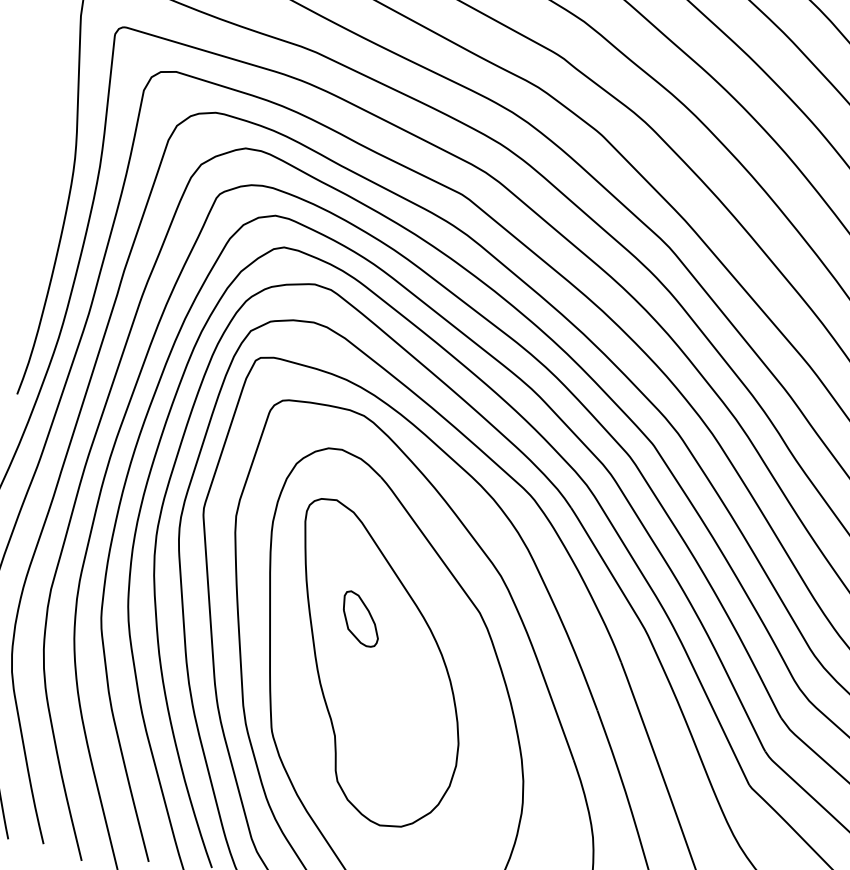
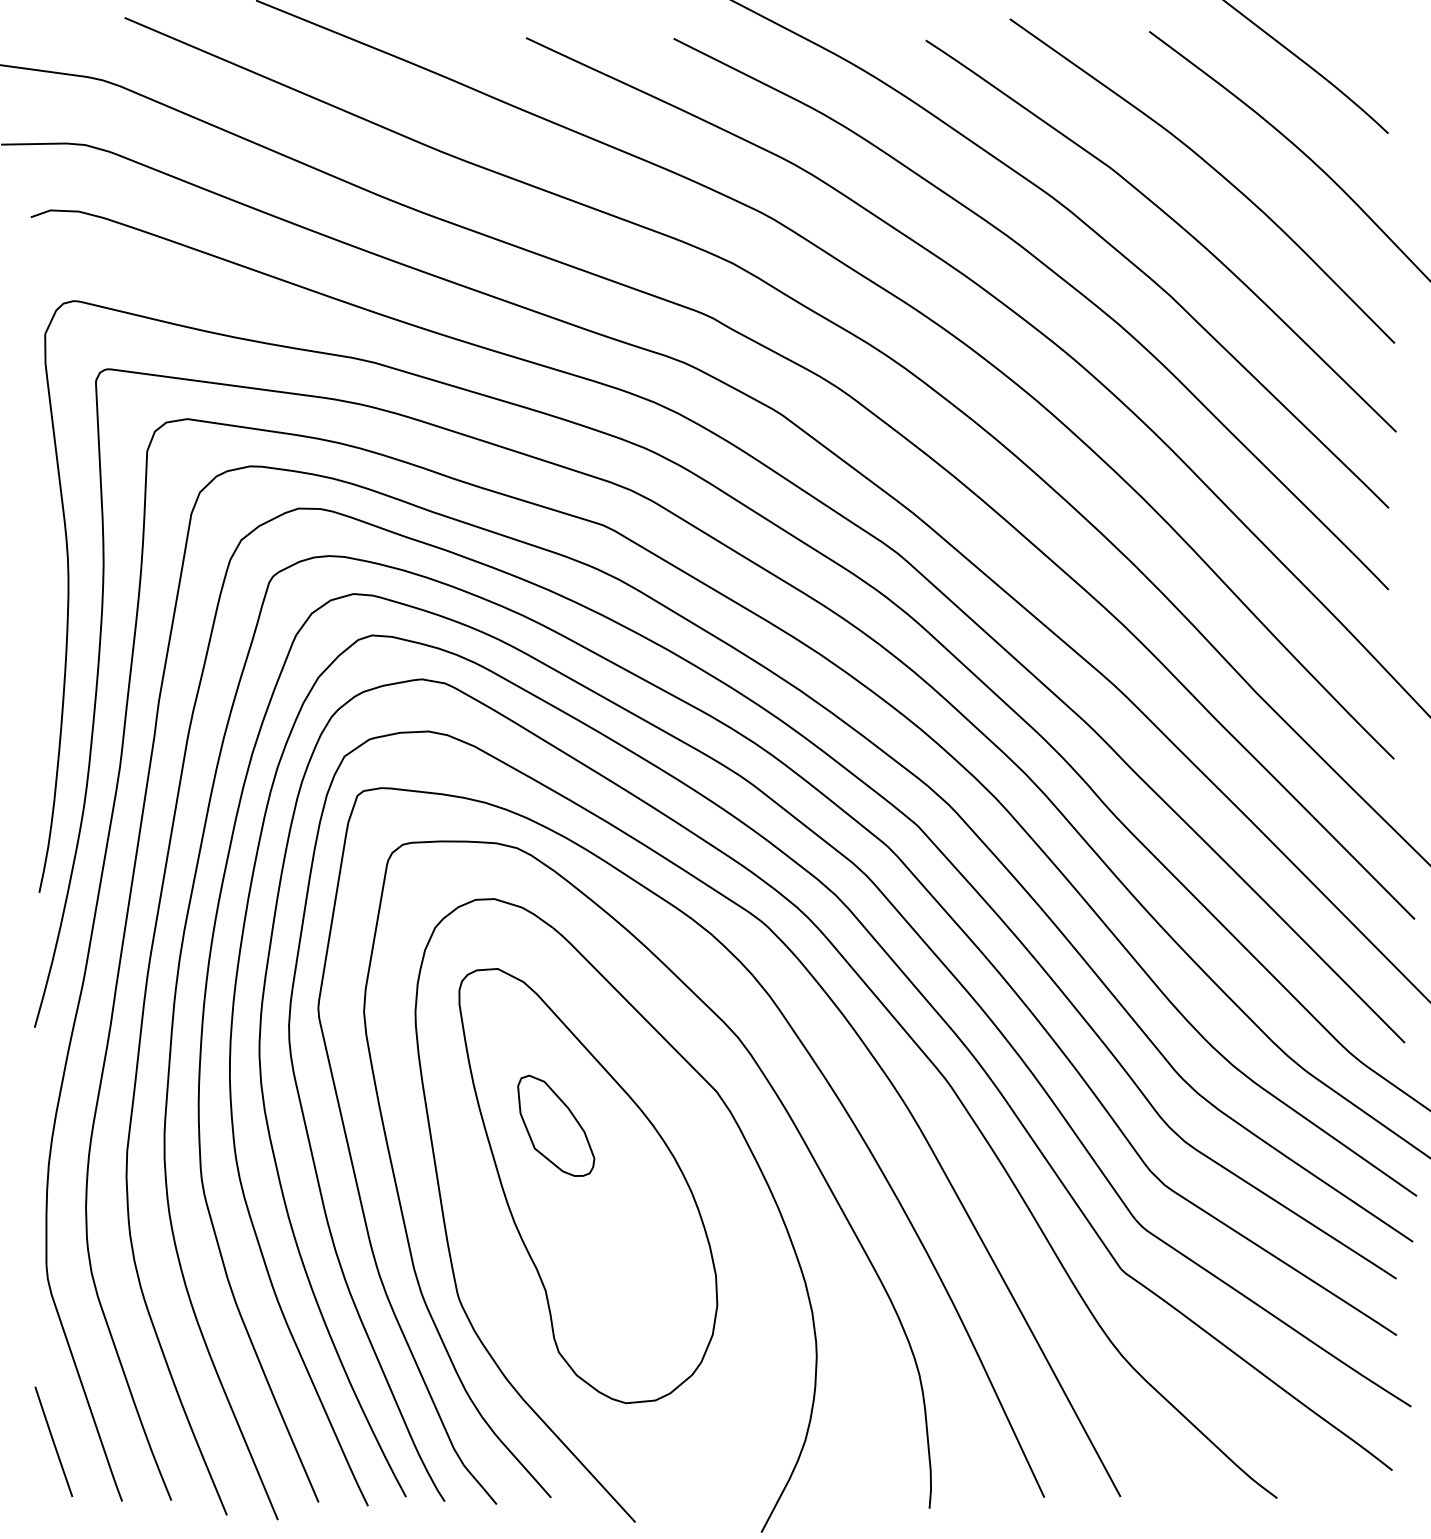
part: (361, 618) -> (556, 1125), size x1.4

